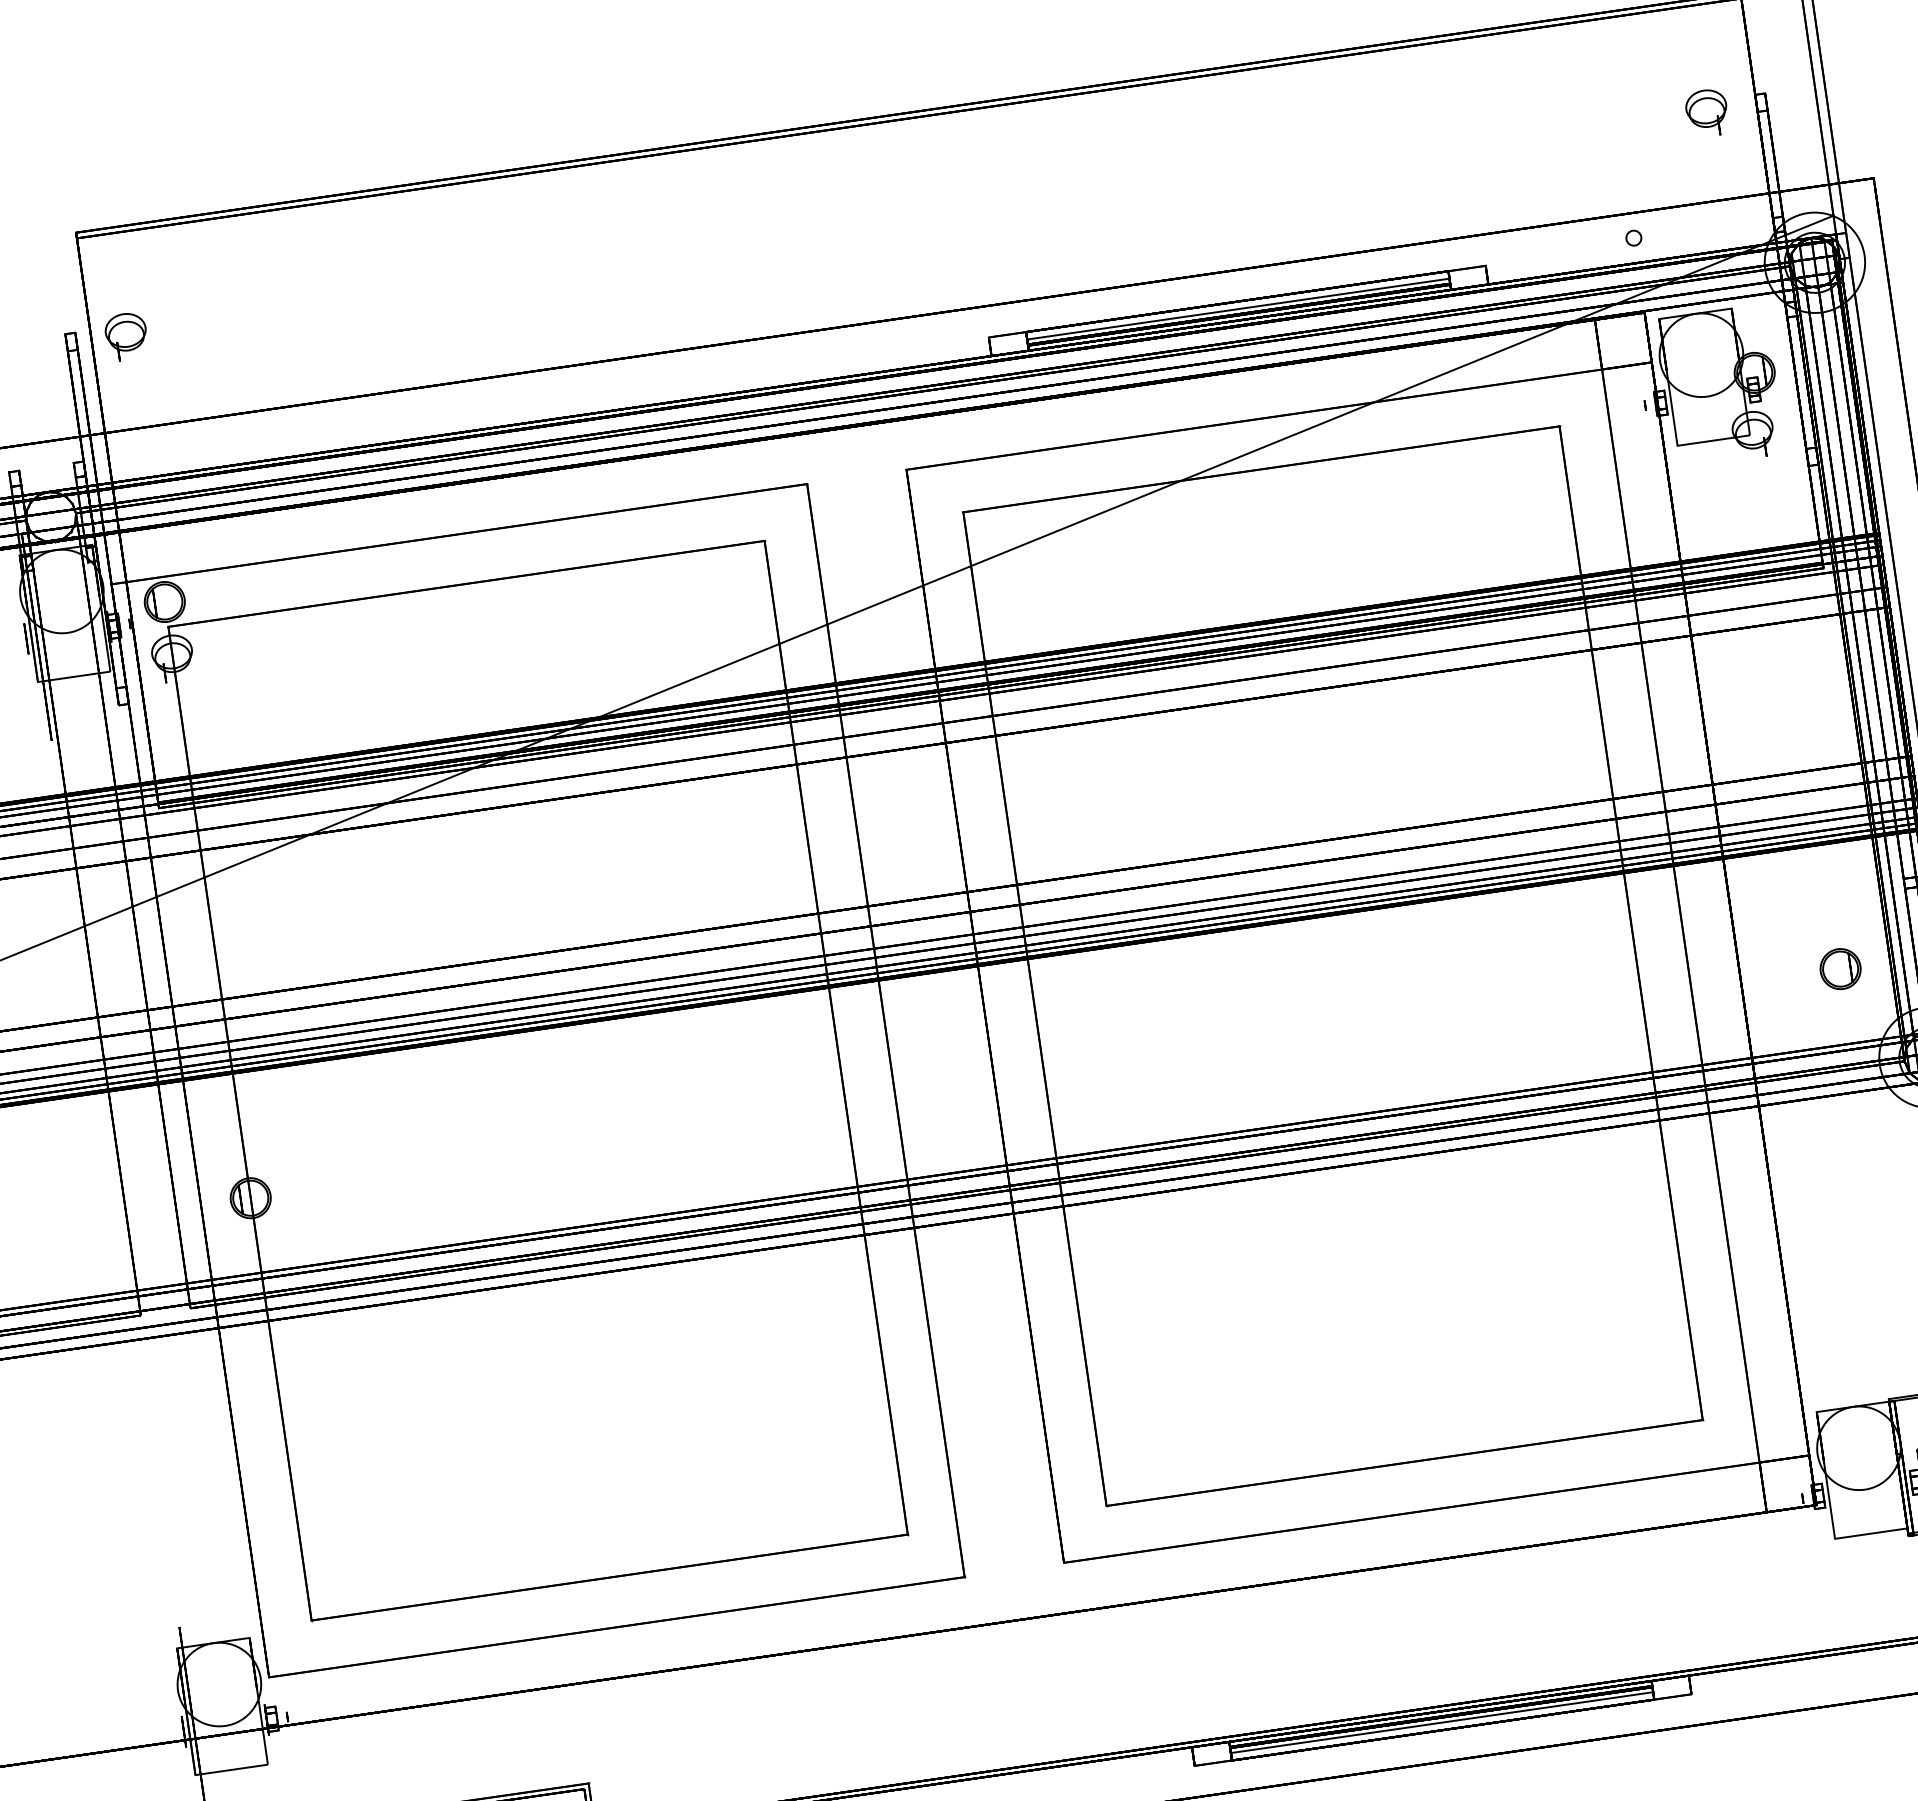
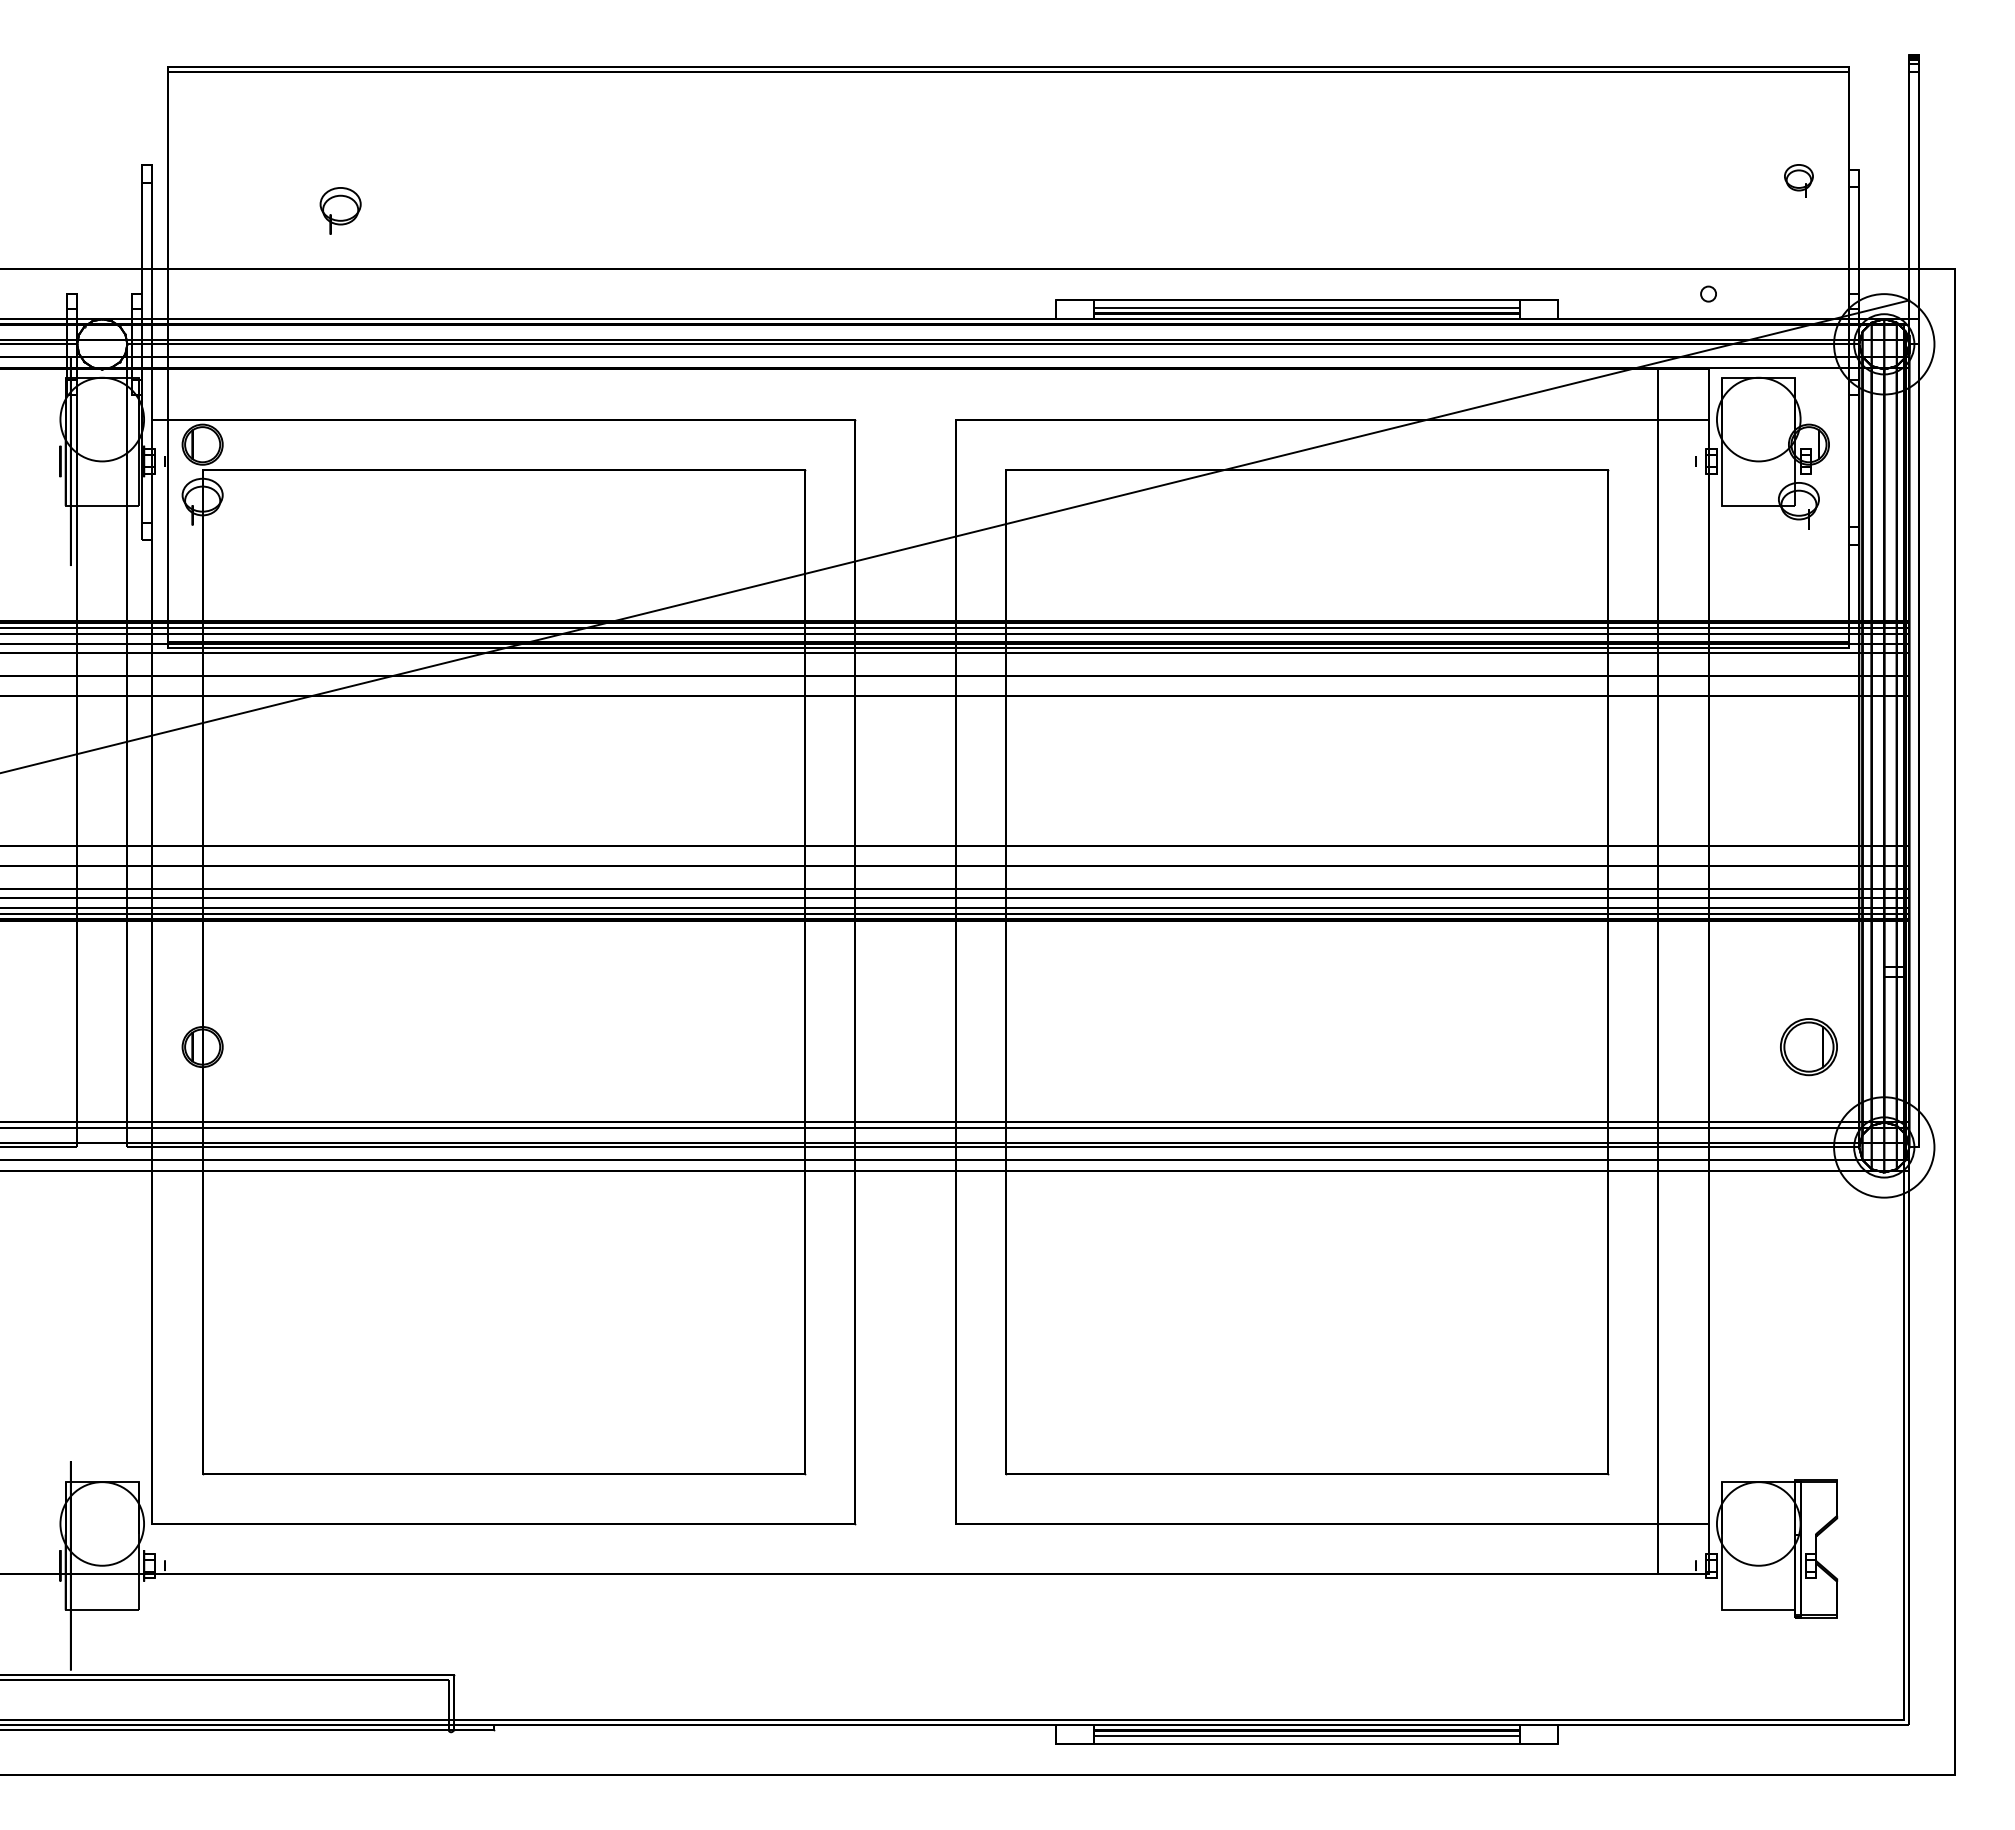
part: (1706, 112) -> (1798, 180), size x0.7
part: (126, 336) -> (340, 210), moved
part: (1840, 968) -> (1808, 1046), size x1.4

